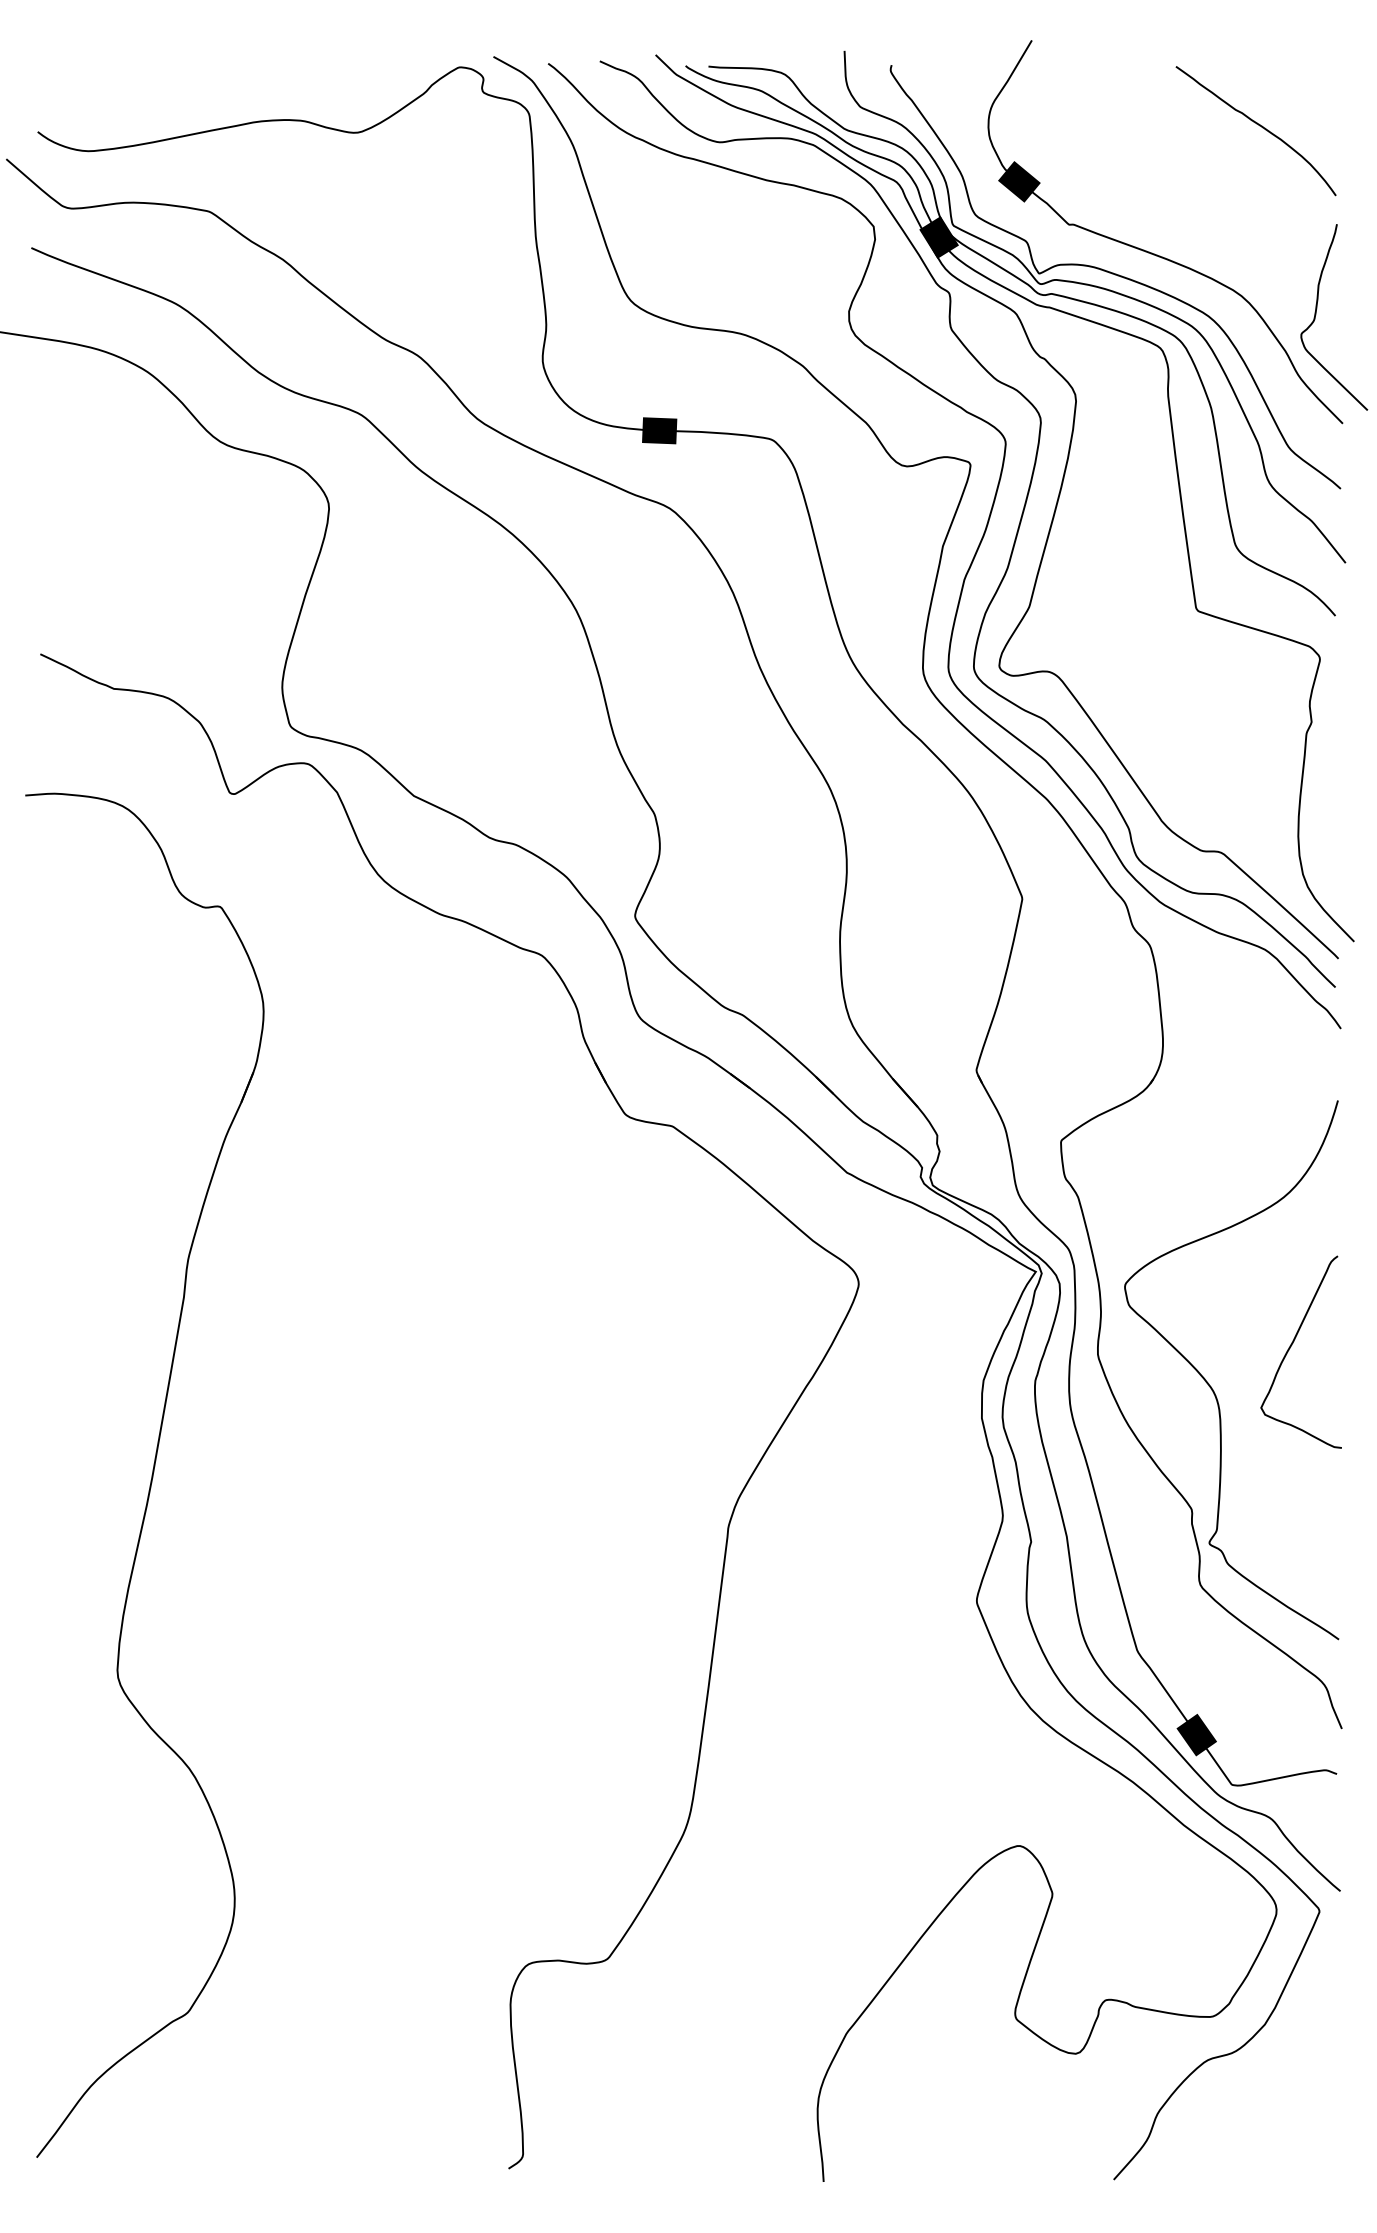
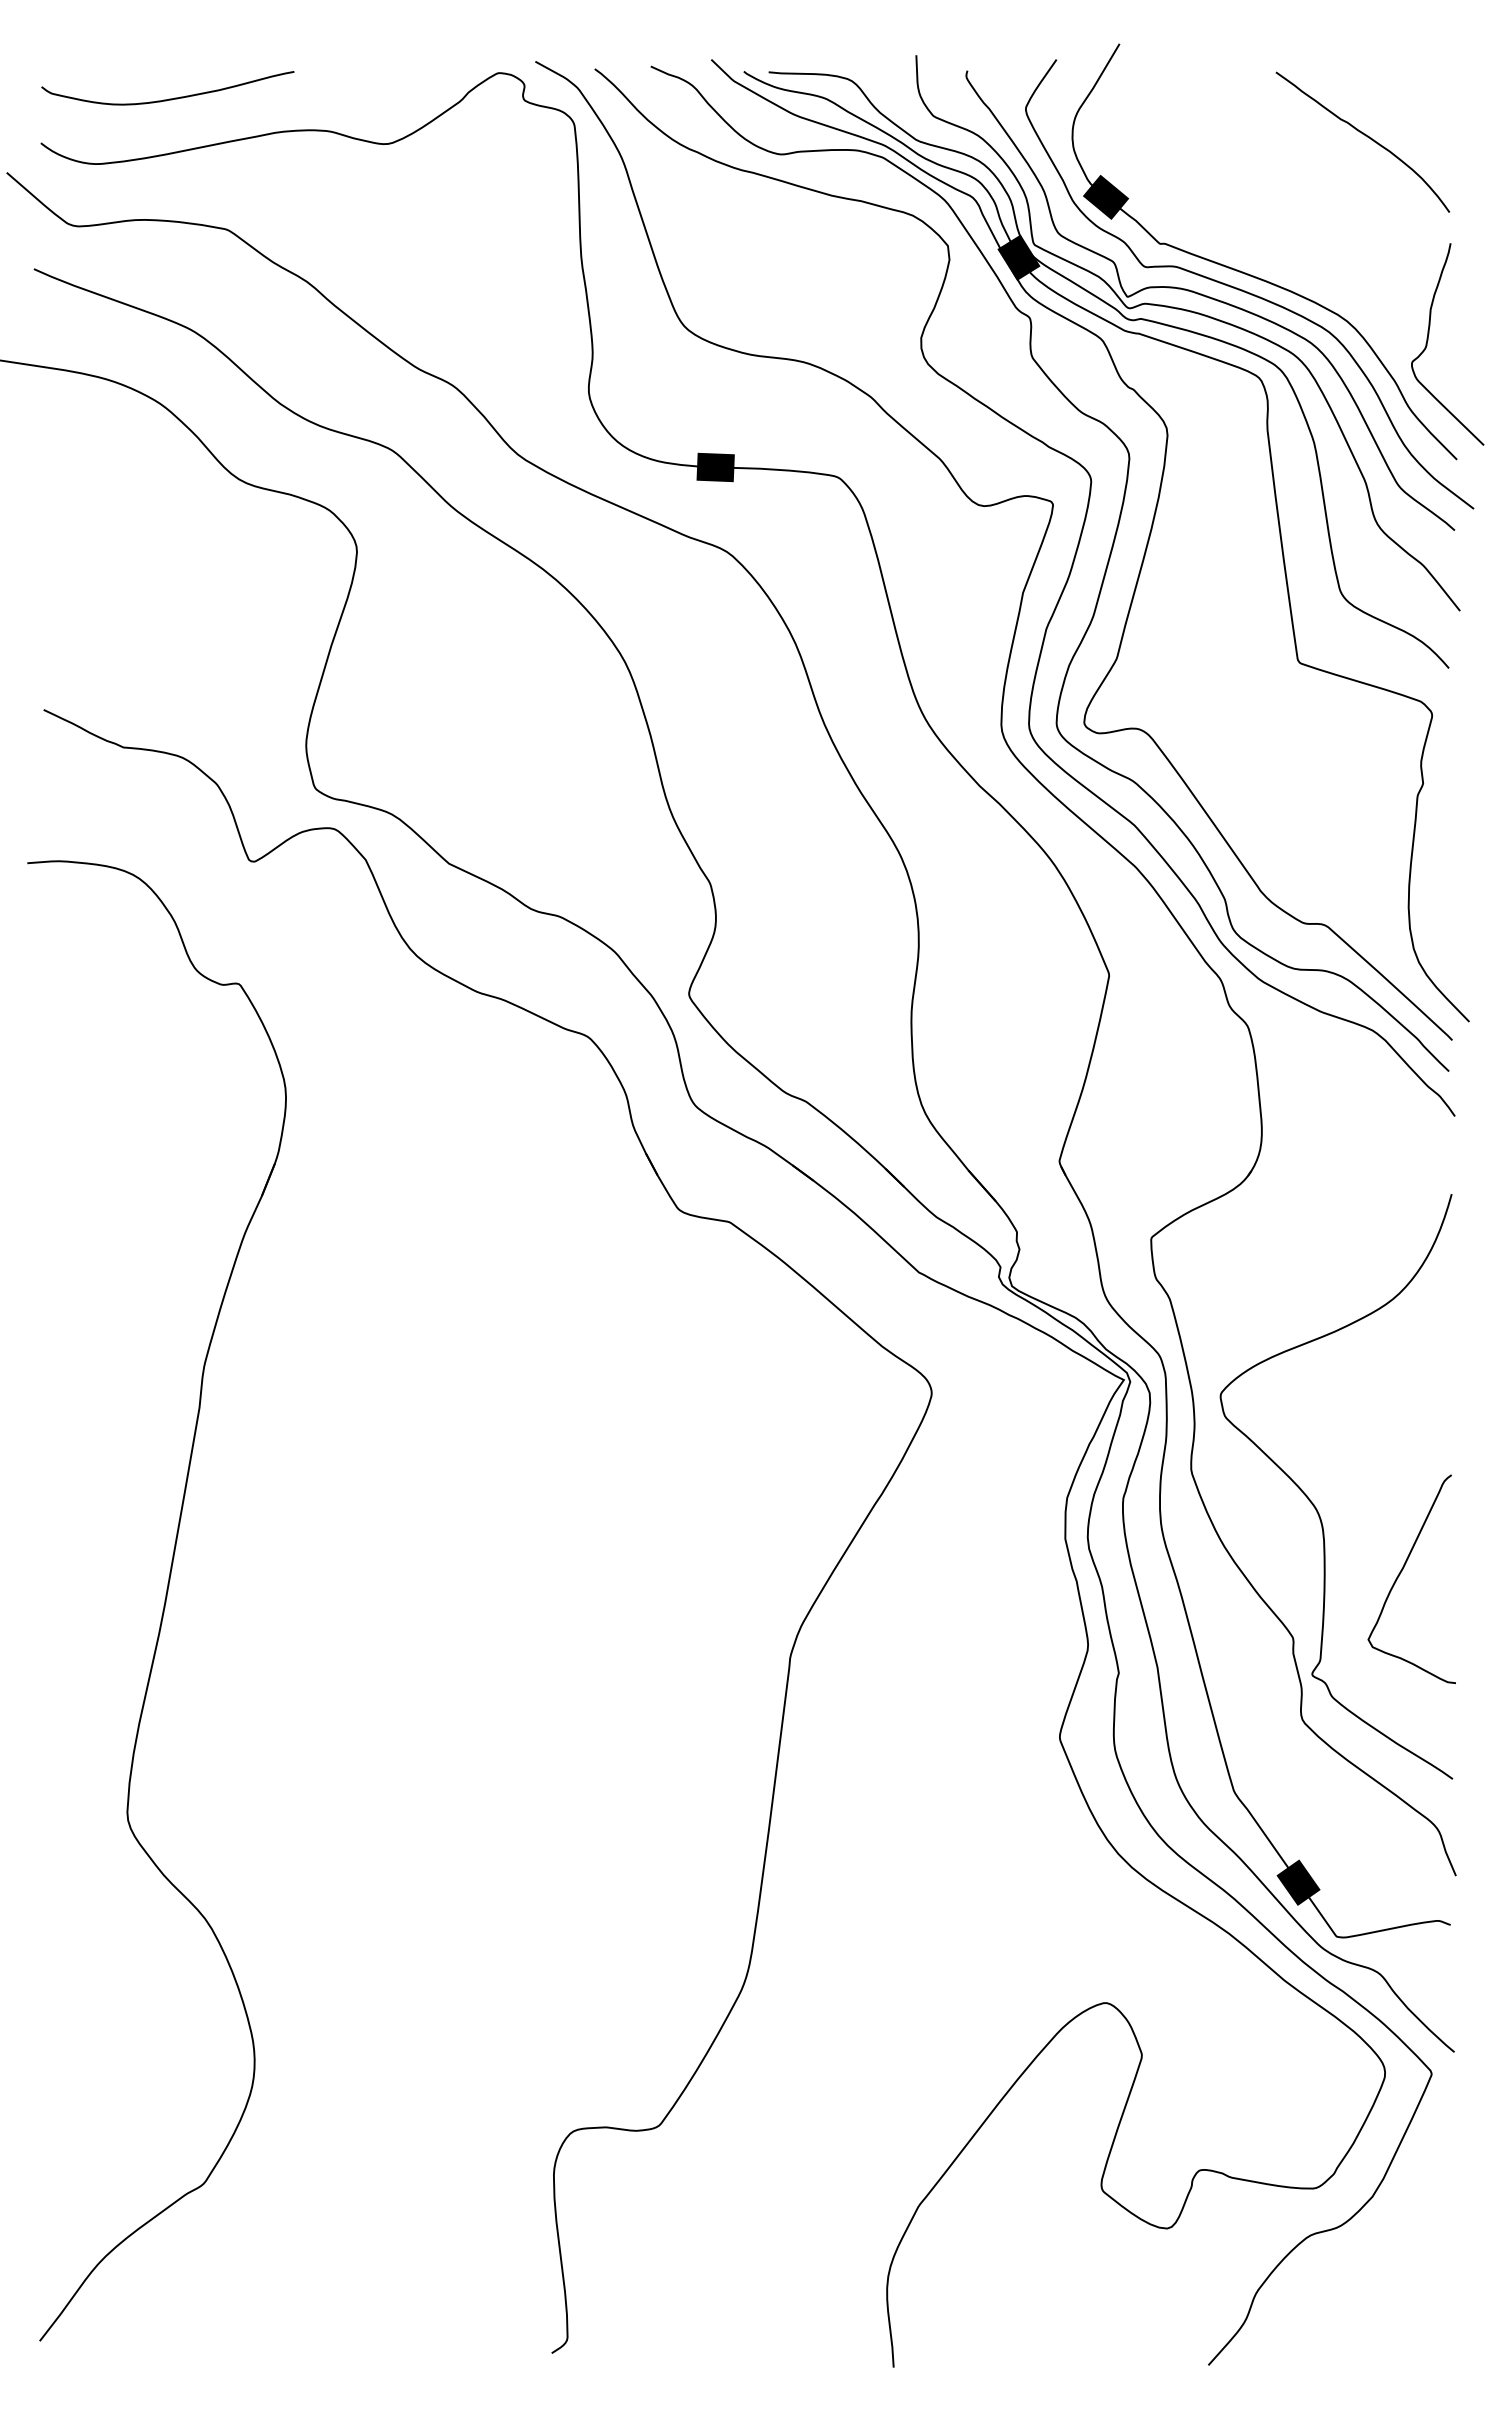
curve: (156, 90) -> (169, 98), added
curve: (1147, 267) -> (1245, 290), added
curve: (1292, 1345) -> (1402, 1571), moved

